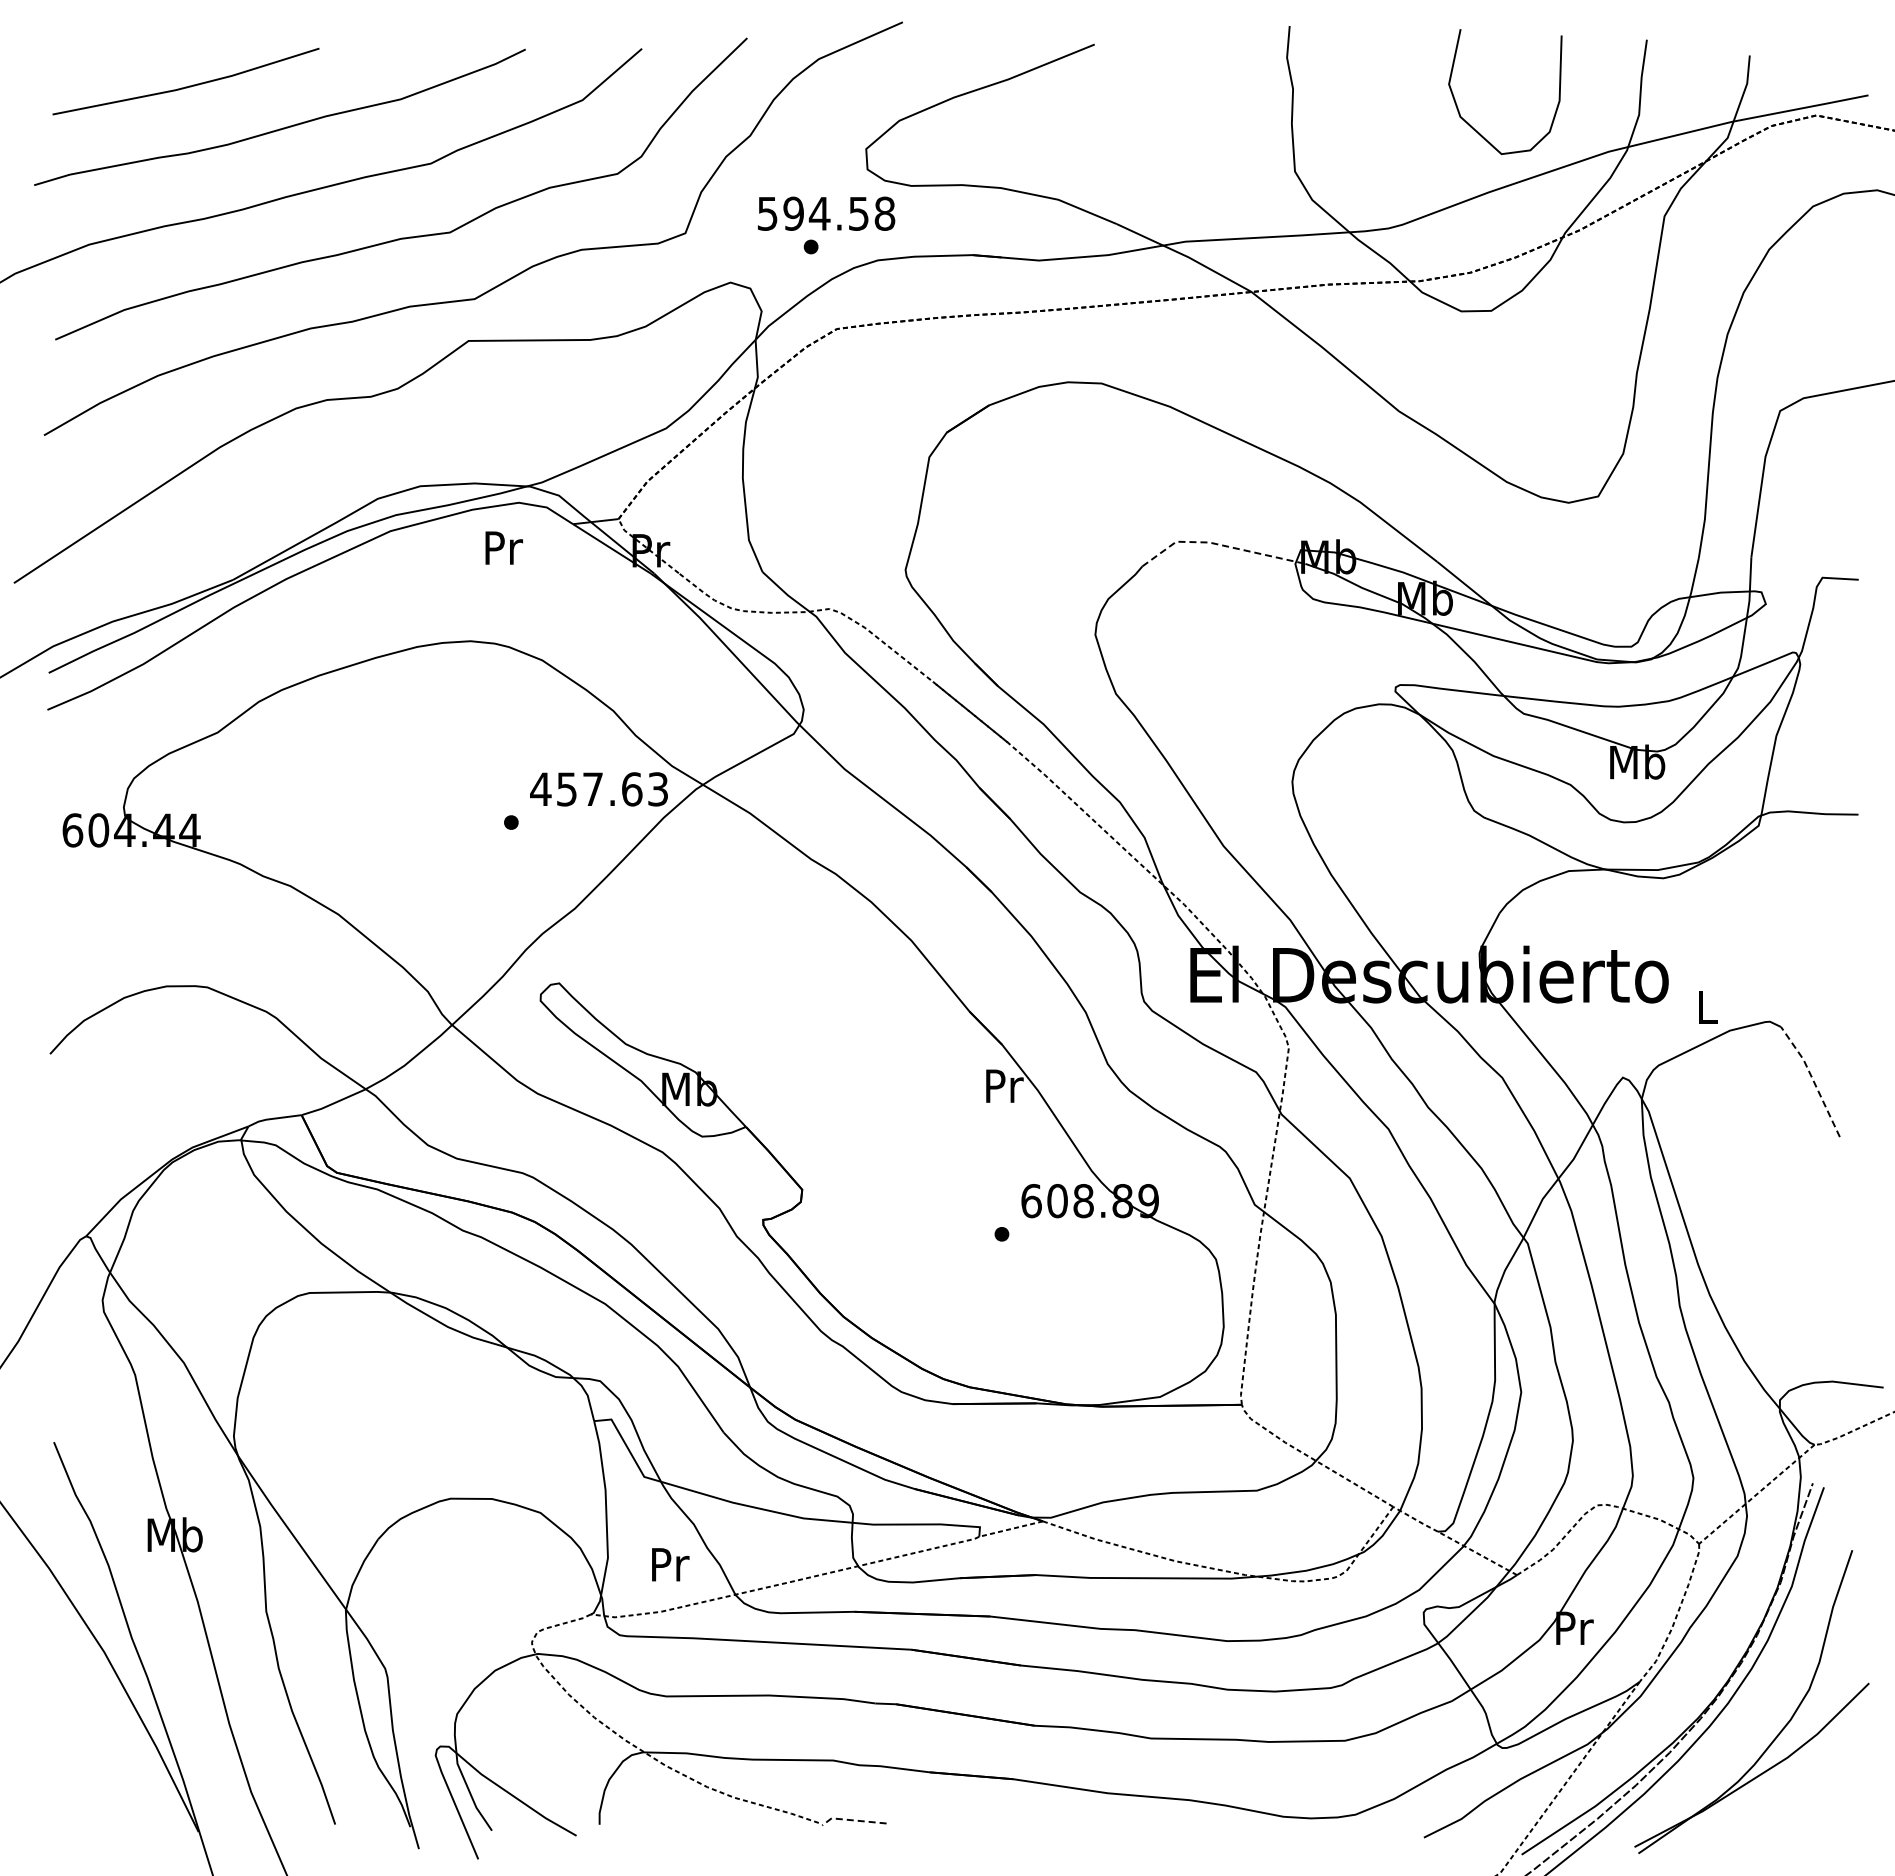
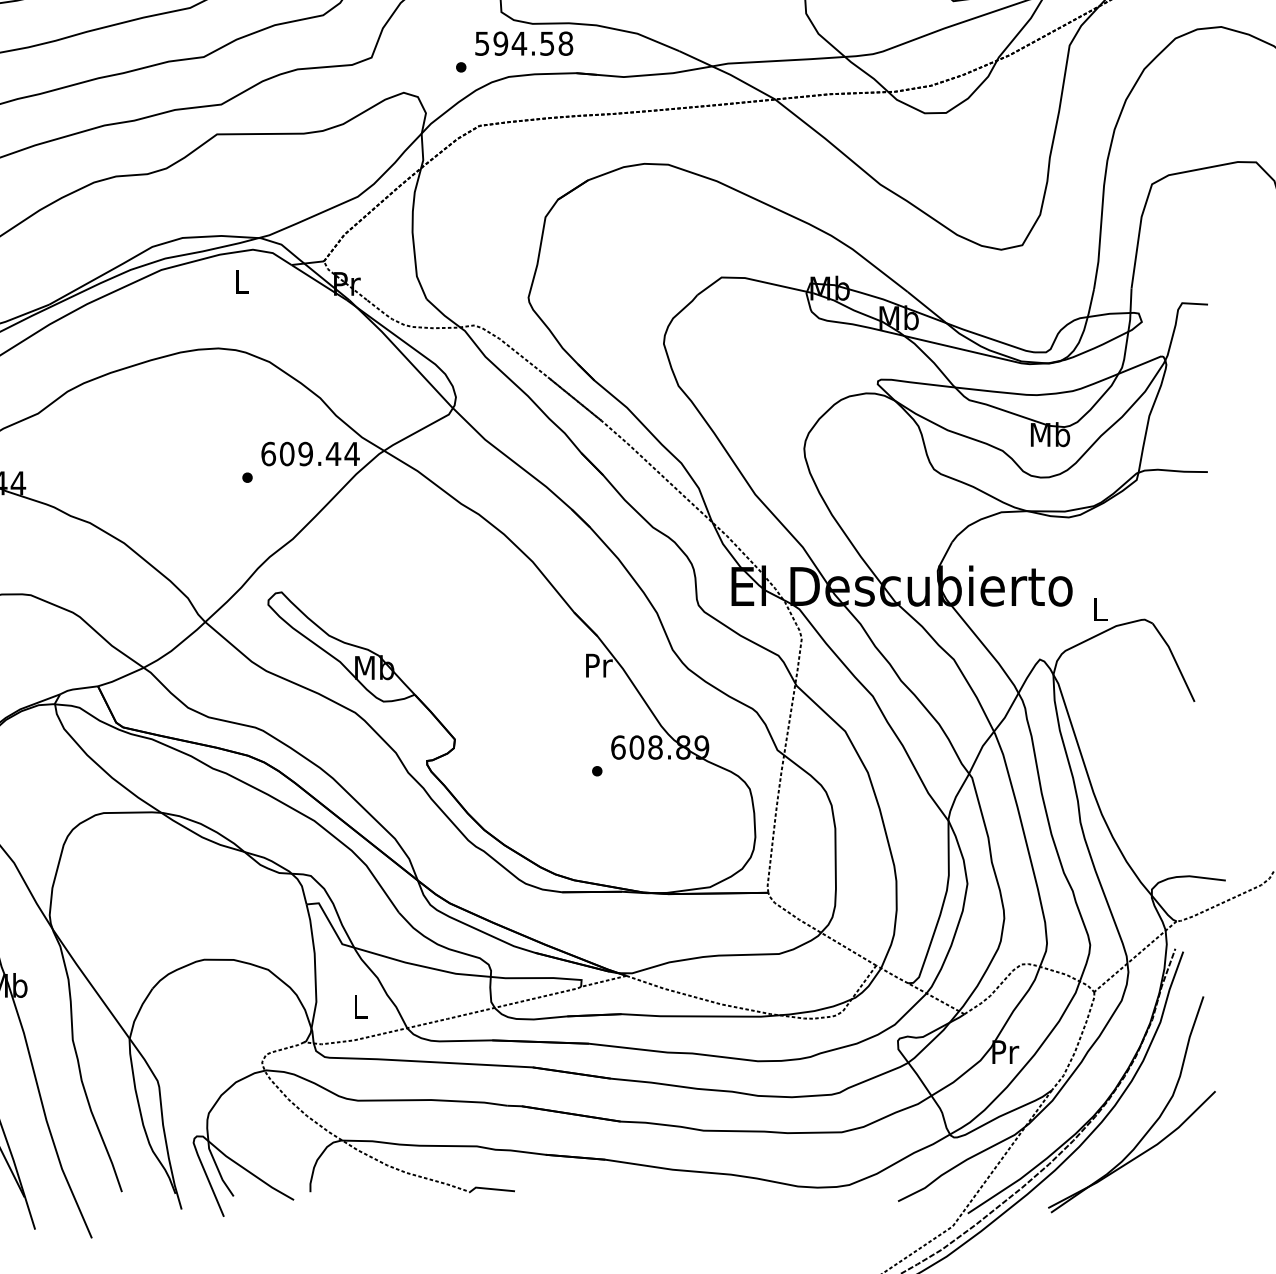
text: (826, 213) -> (524, 43), moved
line: (1219, 544) -> (752, 279), dashed -> solid
text: (504, 547) -> (242, 281), Pr -> L
text: (599, 789) -> (310, 454), 457.63 -> 609.44
line: (1812, 1079) -> (1175, 660), dashed -> solid
text: (670, 1564) -> (360, 1006), Pr -> L
line: (852, 1820) -> (490, 1189), dashed -> solid

